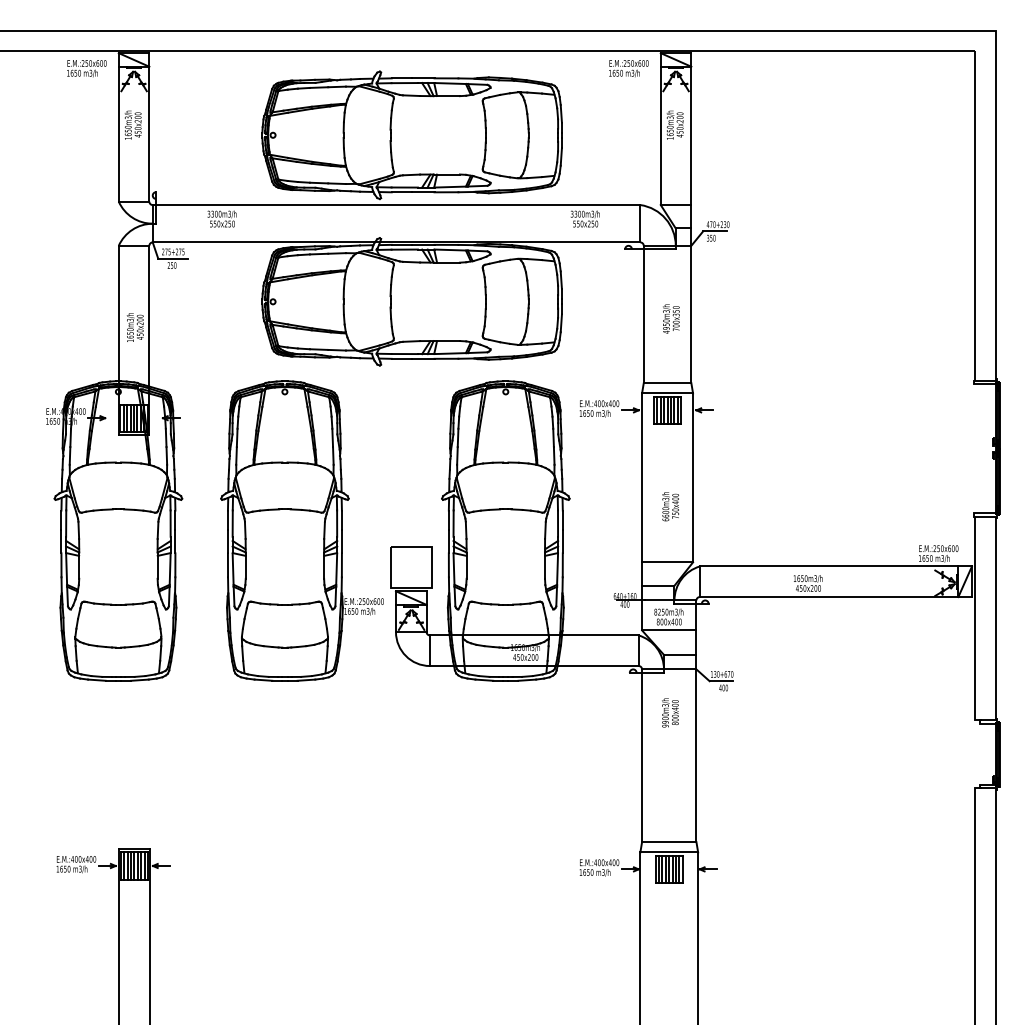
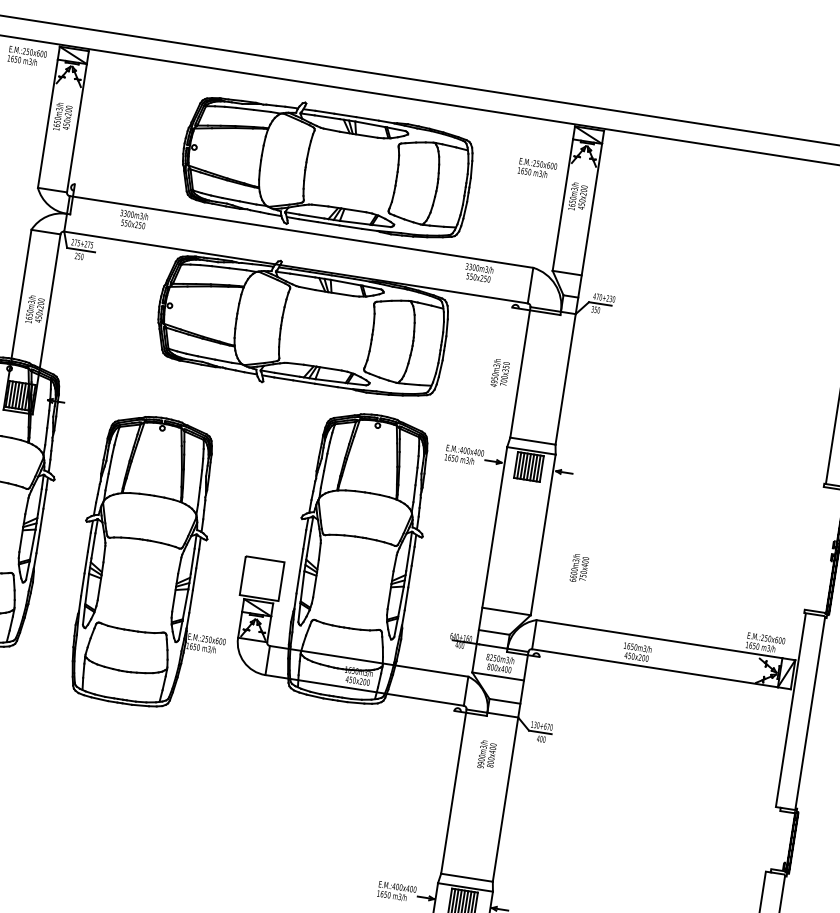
text: (628, 68) -> (537, 168), moved
text: (671, 318) -> (500, 373), moved
text: (670, 506) -> (579, 568), moved
part: (301, 530) -> (157, 562), moved

